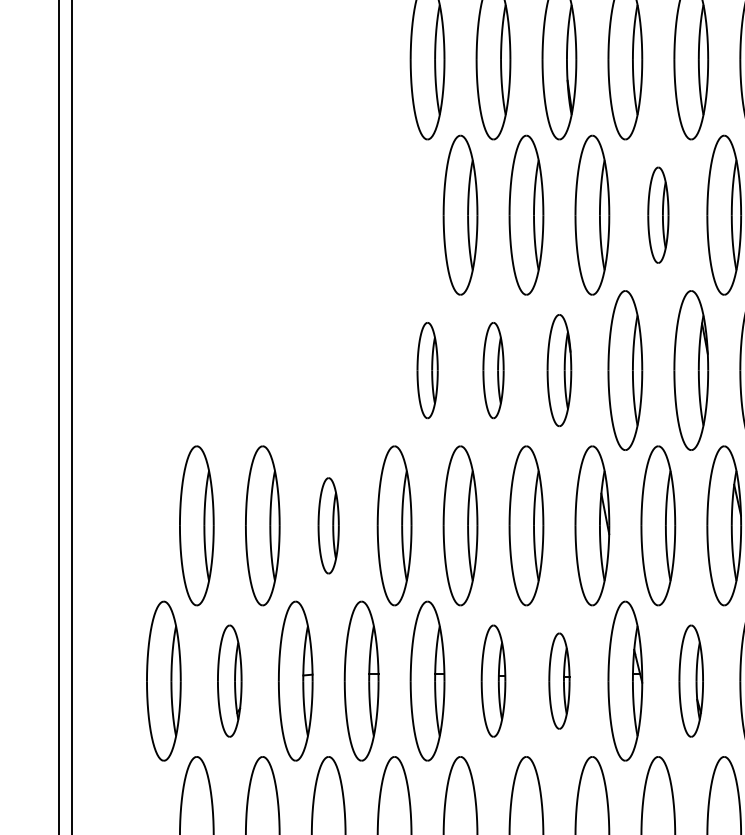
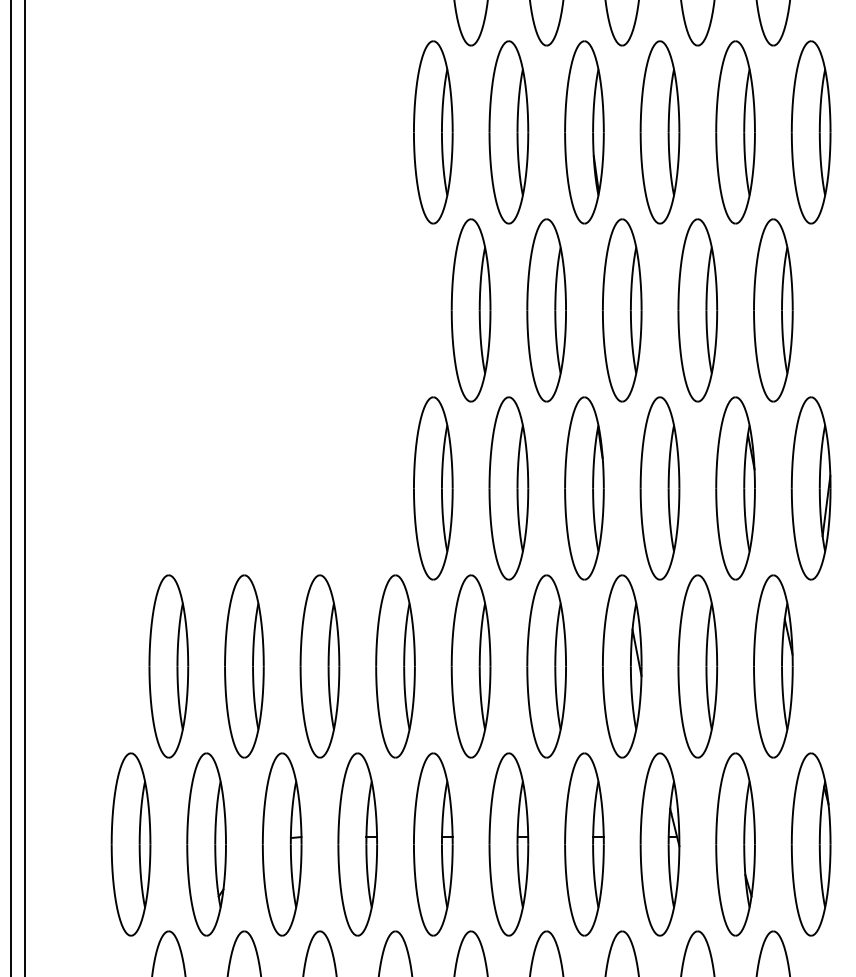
part: (658, 215) -> (697, 310), size x1.67
part: (427, 370) -> (433, 488), size x1.67
part: (493, 370) -> (508, 488), size x1.67
part: (559, 370) -> (584, 488), size x1.43
part: (328, 525) -> (319, 666), size x1.67
part: (229, 681) -> (206, 844), size x1.43
part: (493, 681) -> (508, 844), size x1.43
part: (559, 681) -> (584, 844), size x1.67
part: (691, 681) -> (735, 844), size x1.43

